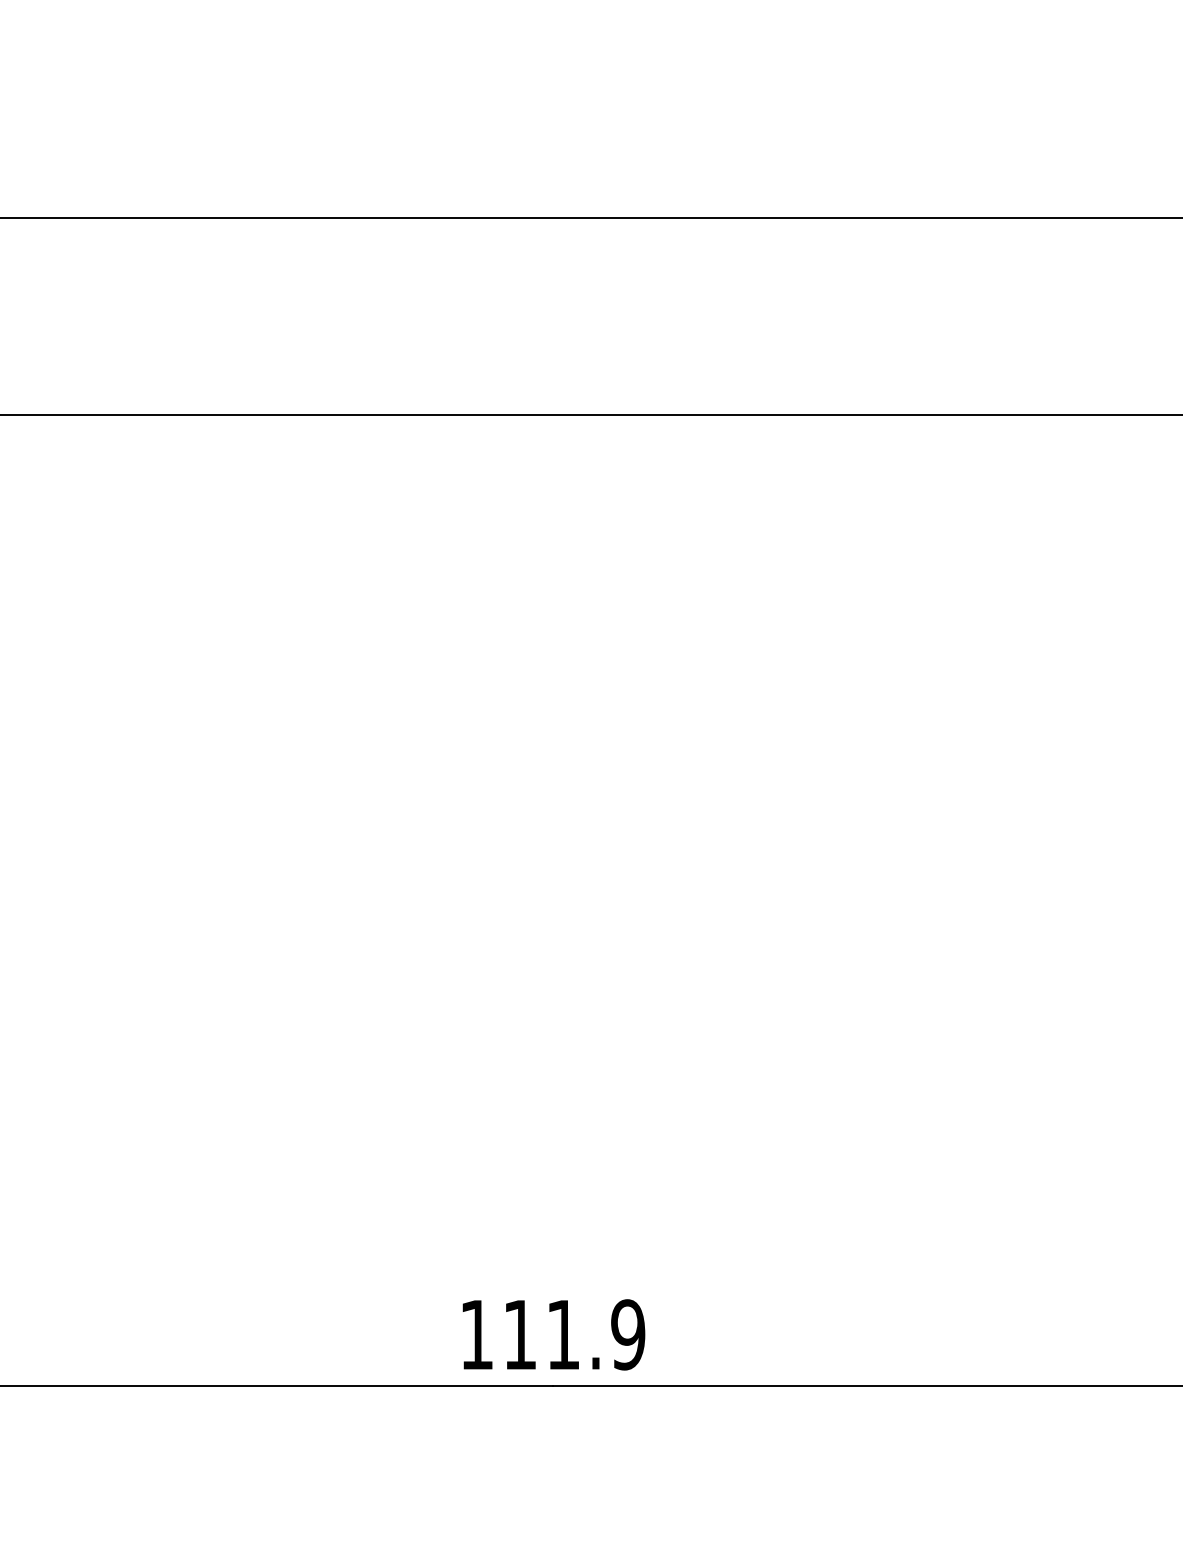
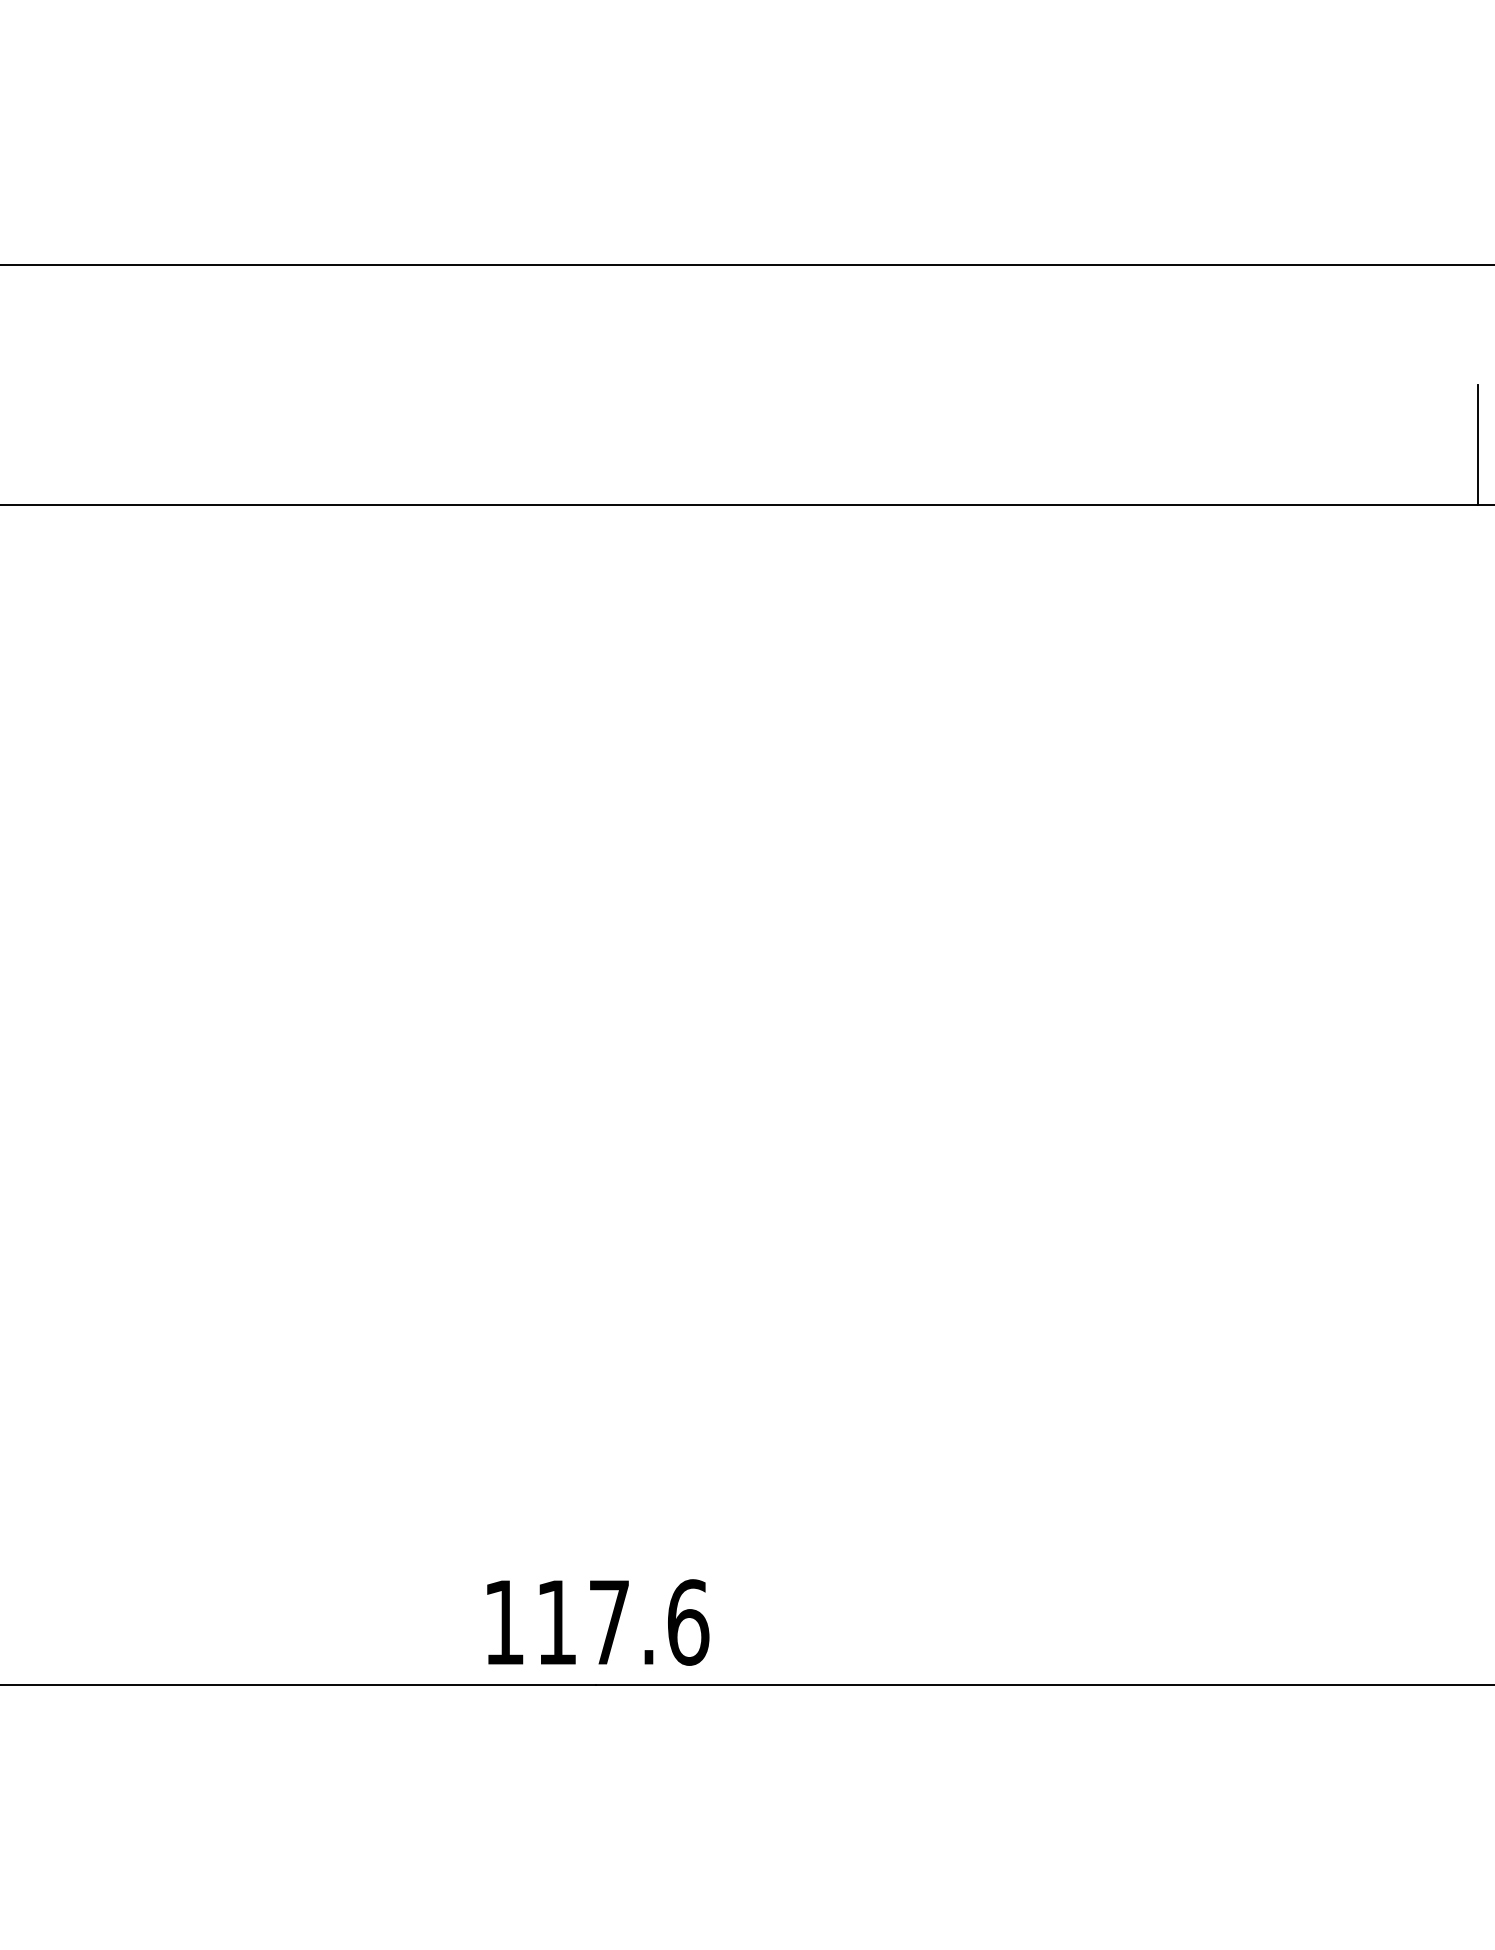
text: (596, 1334) -> (649, 1622), 111.9 -> 117.6

